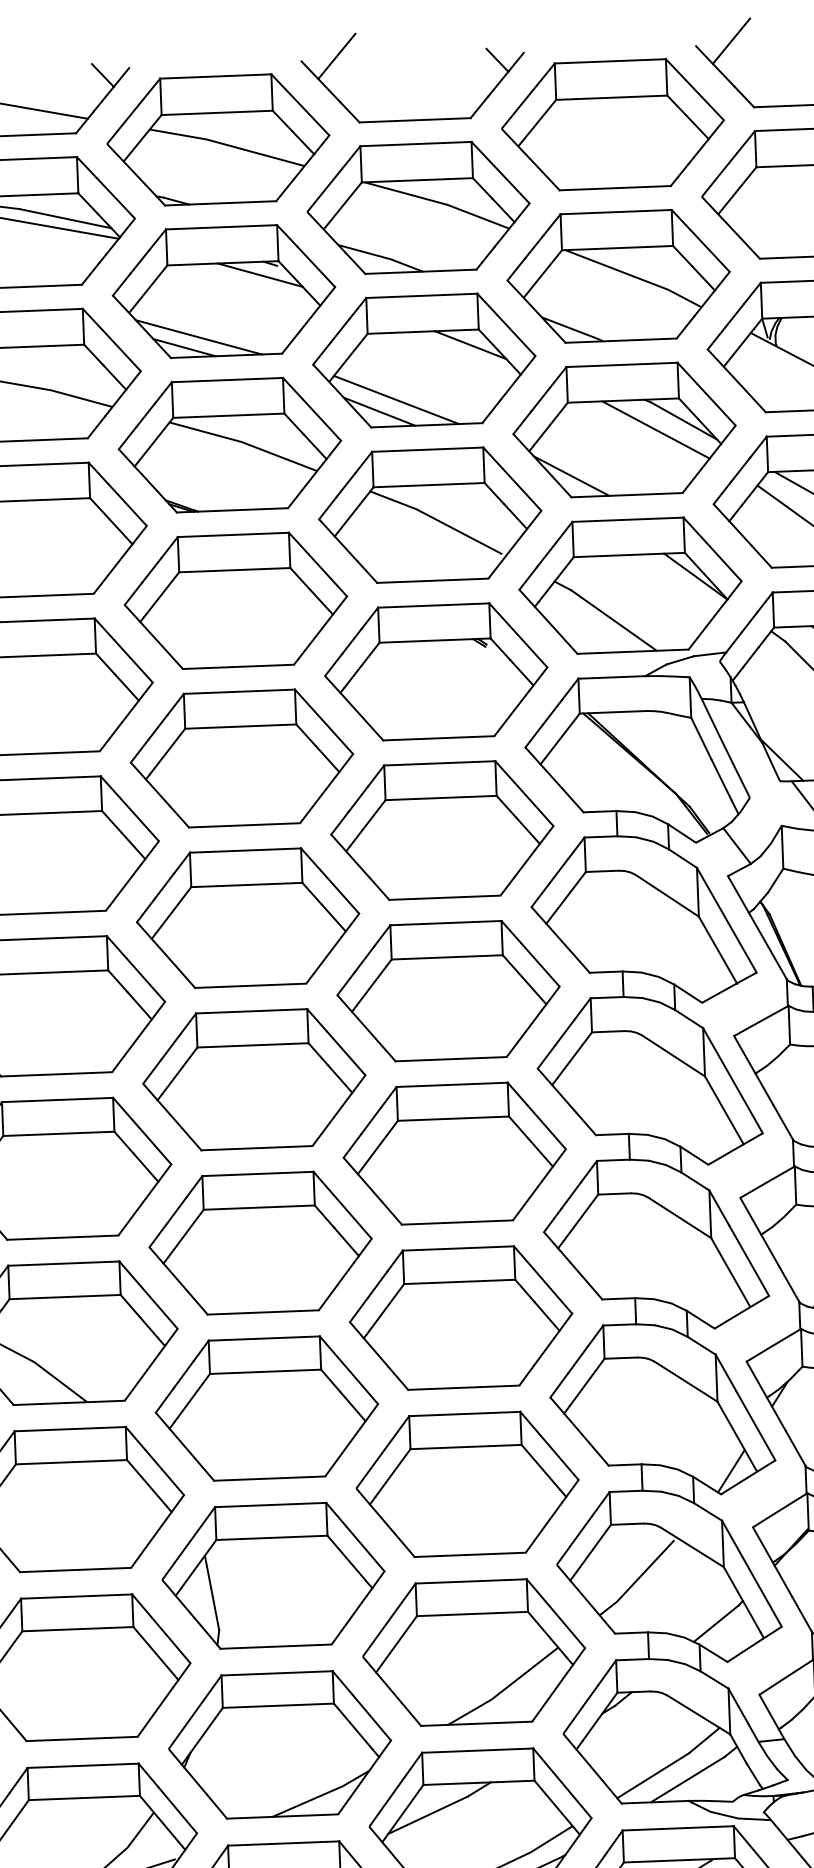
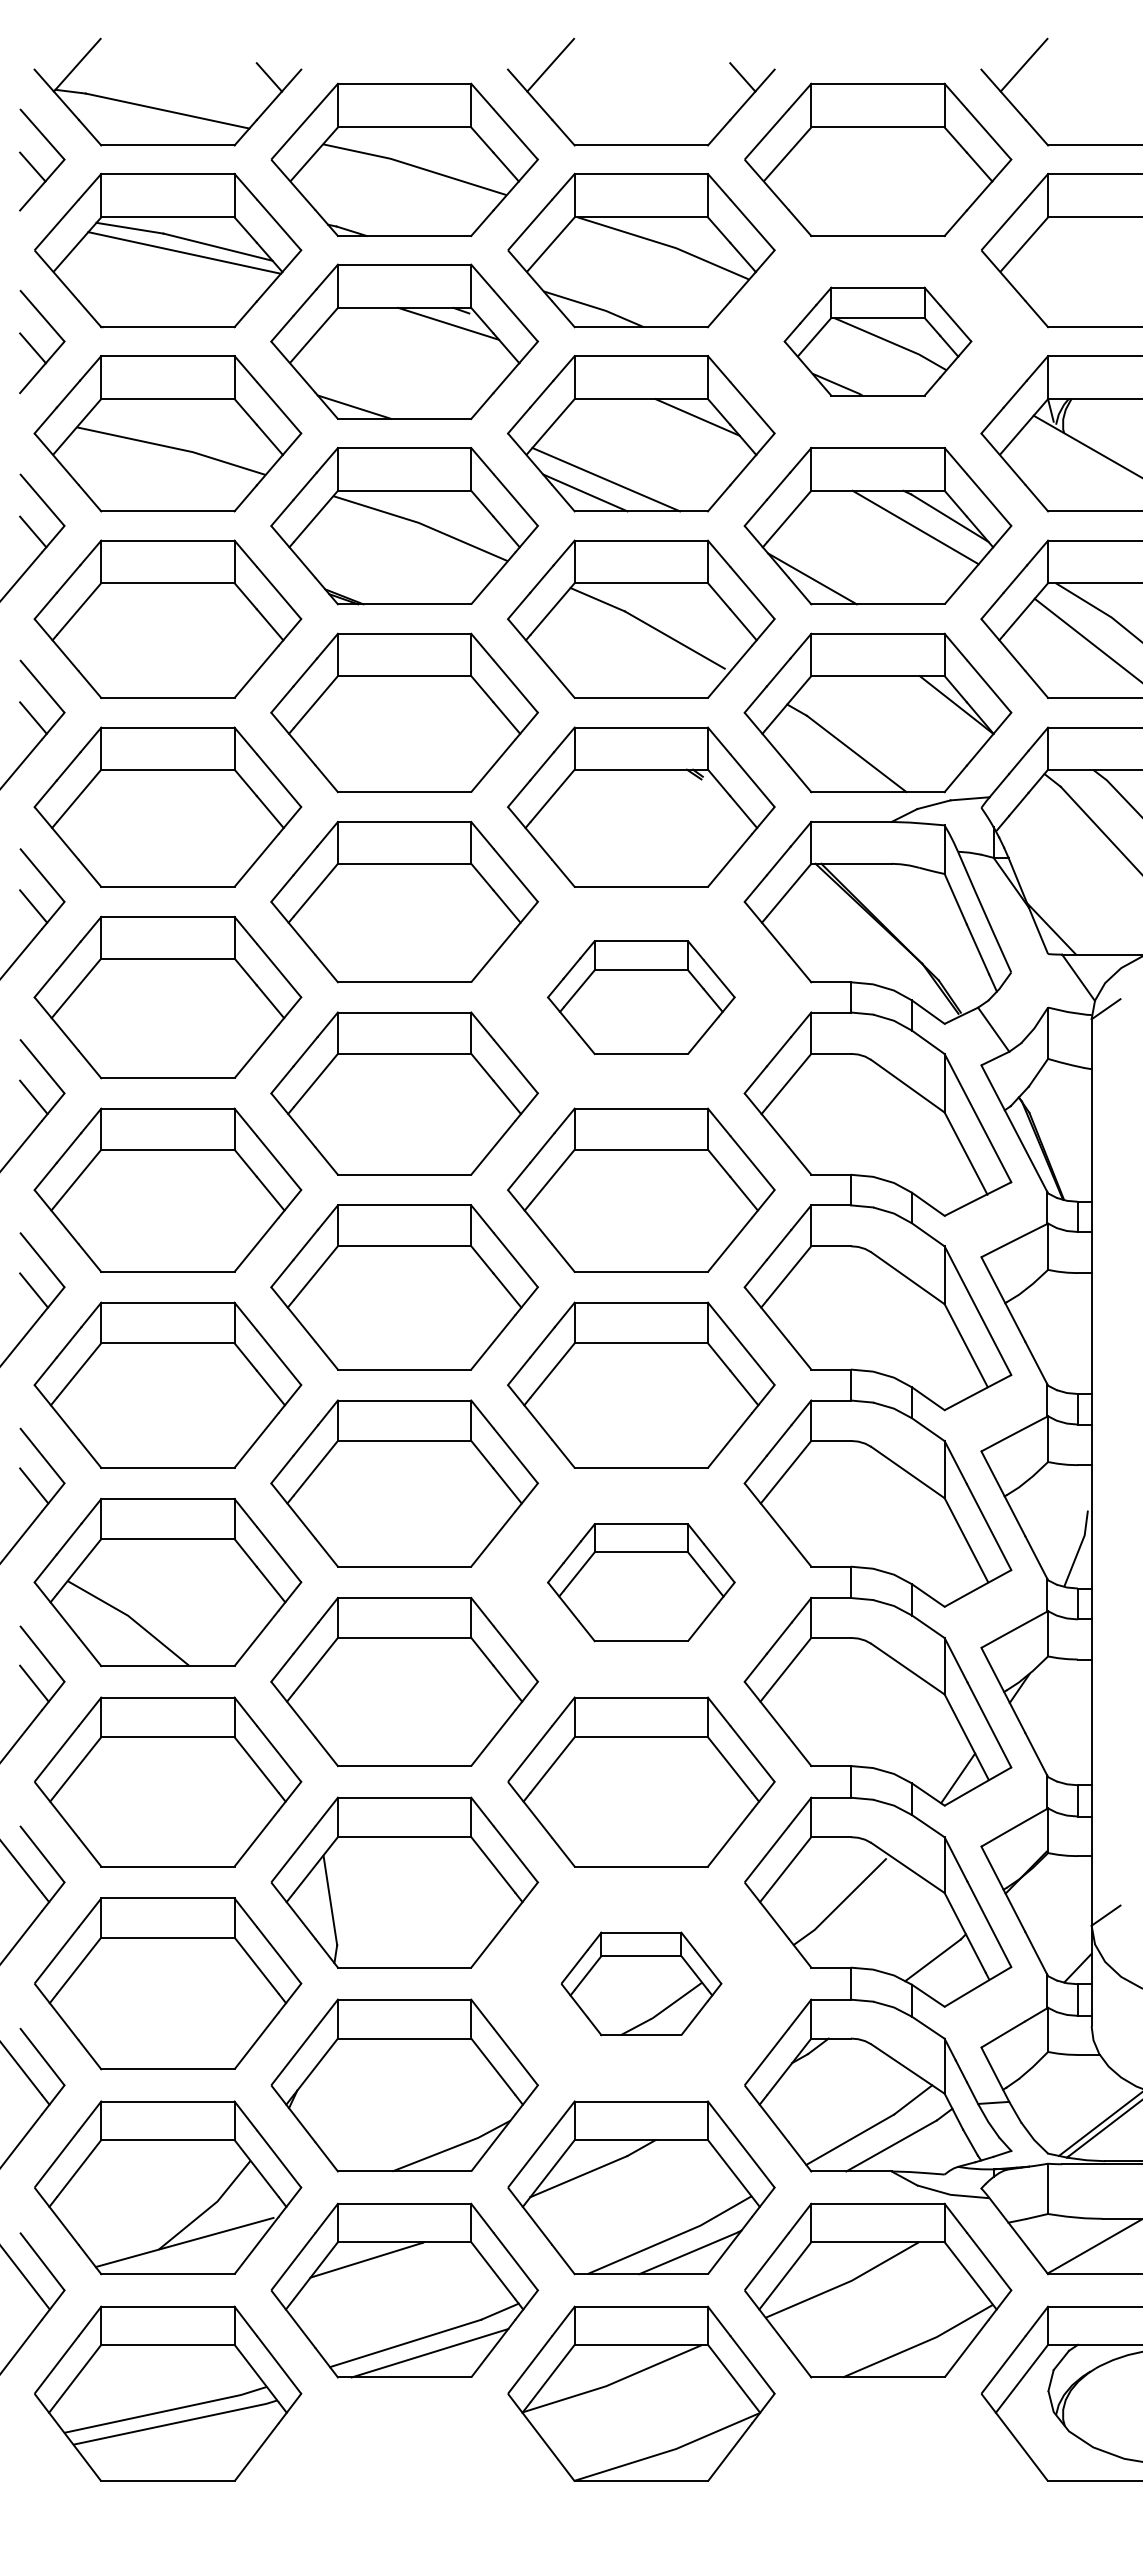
part: (618, 276) -> (877, 341), size x0.7
line: (199, 337) -> (372, 395), removed
part: (442, 830) -> (641, 997), size x0.7
part: (461, 1318) -> (641, 1582), size x0.7
part: (474, 1652) -> (641, 1983), size x0.6

